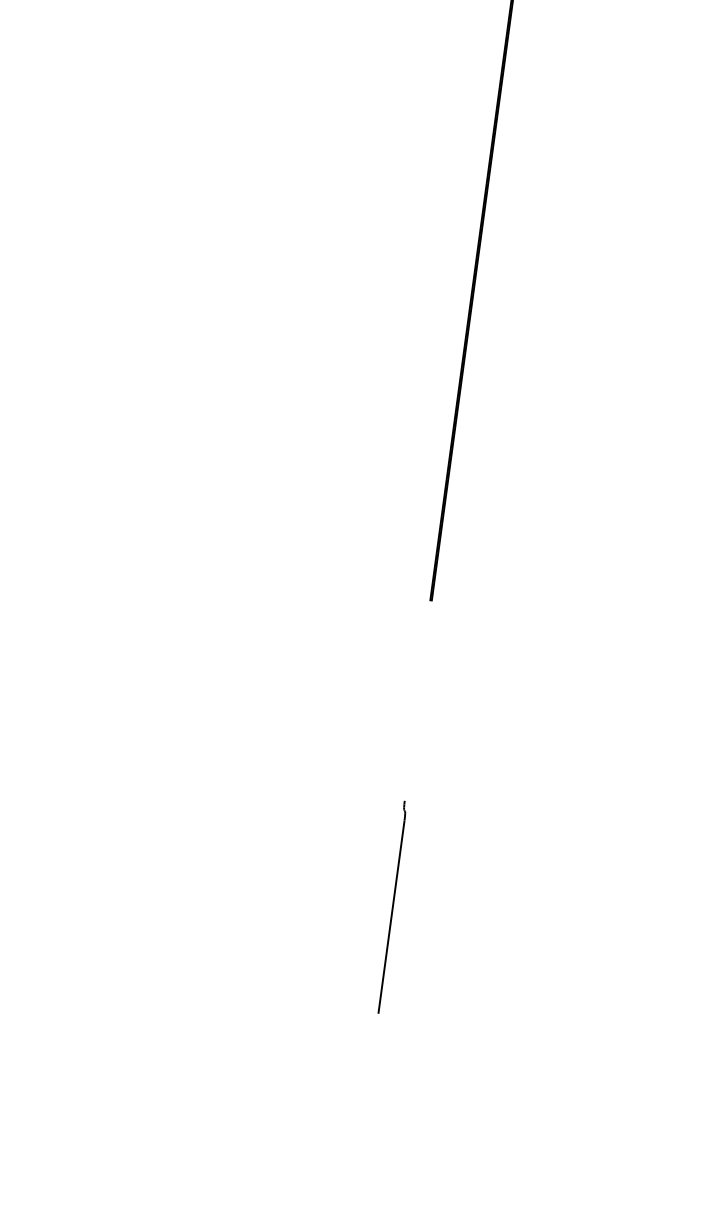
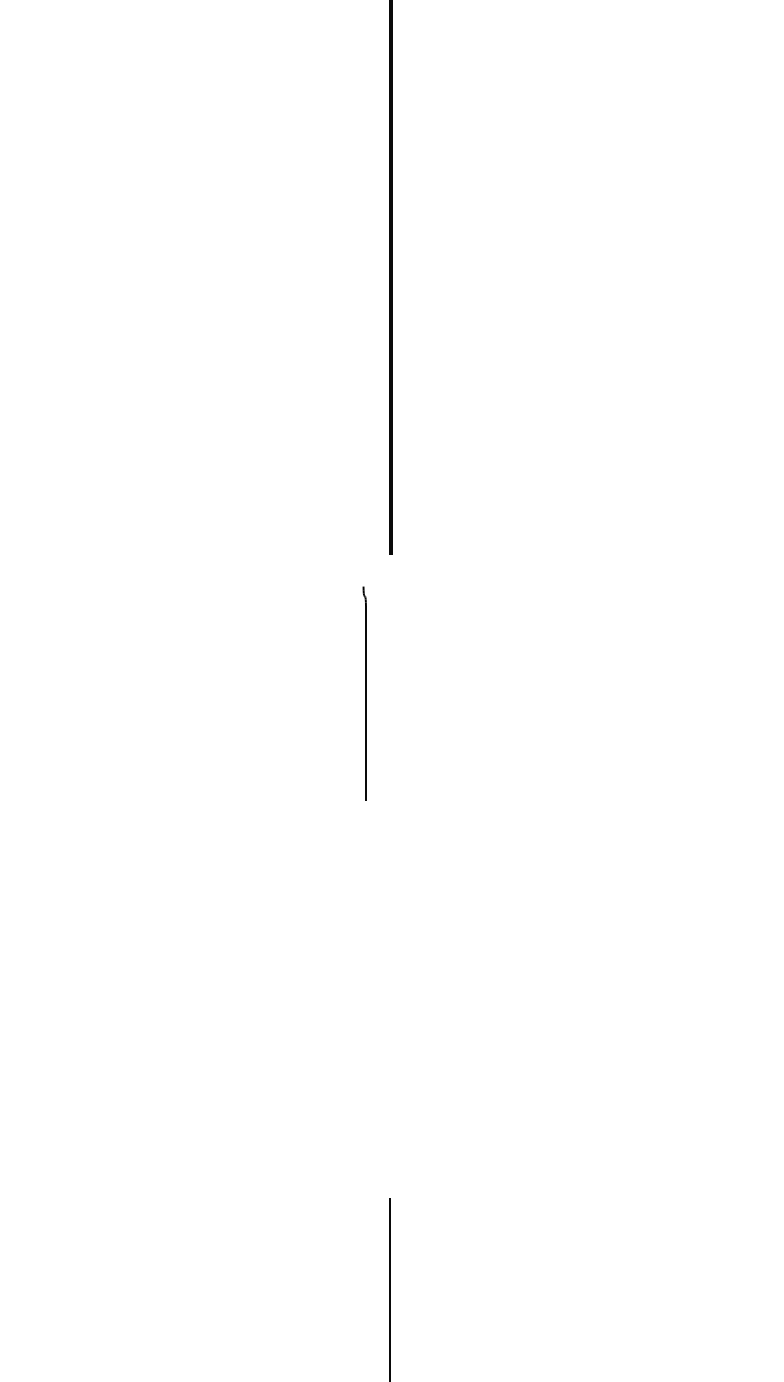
part: (391, 906) -> (364, 693), moved

